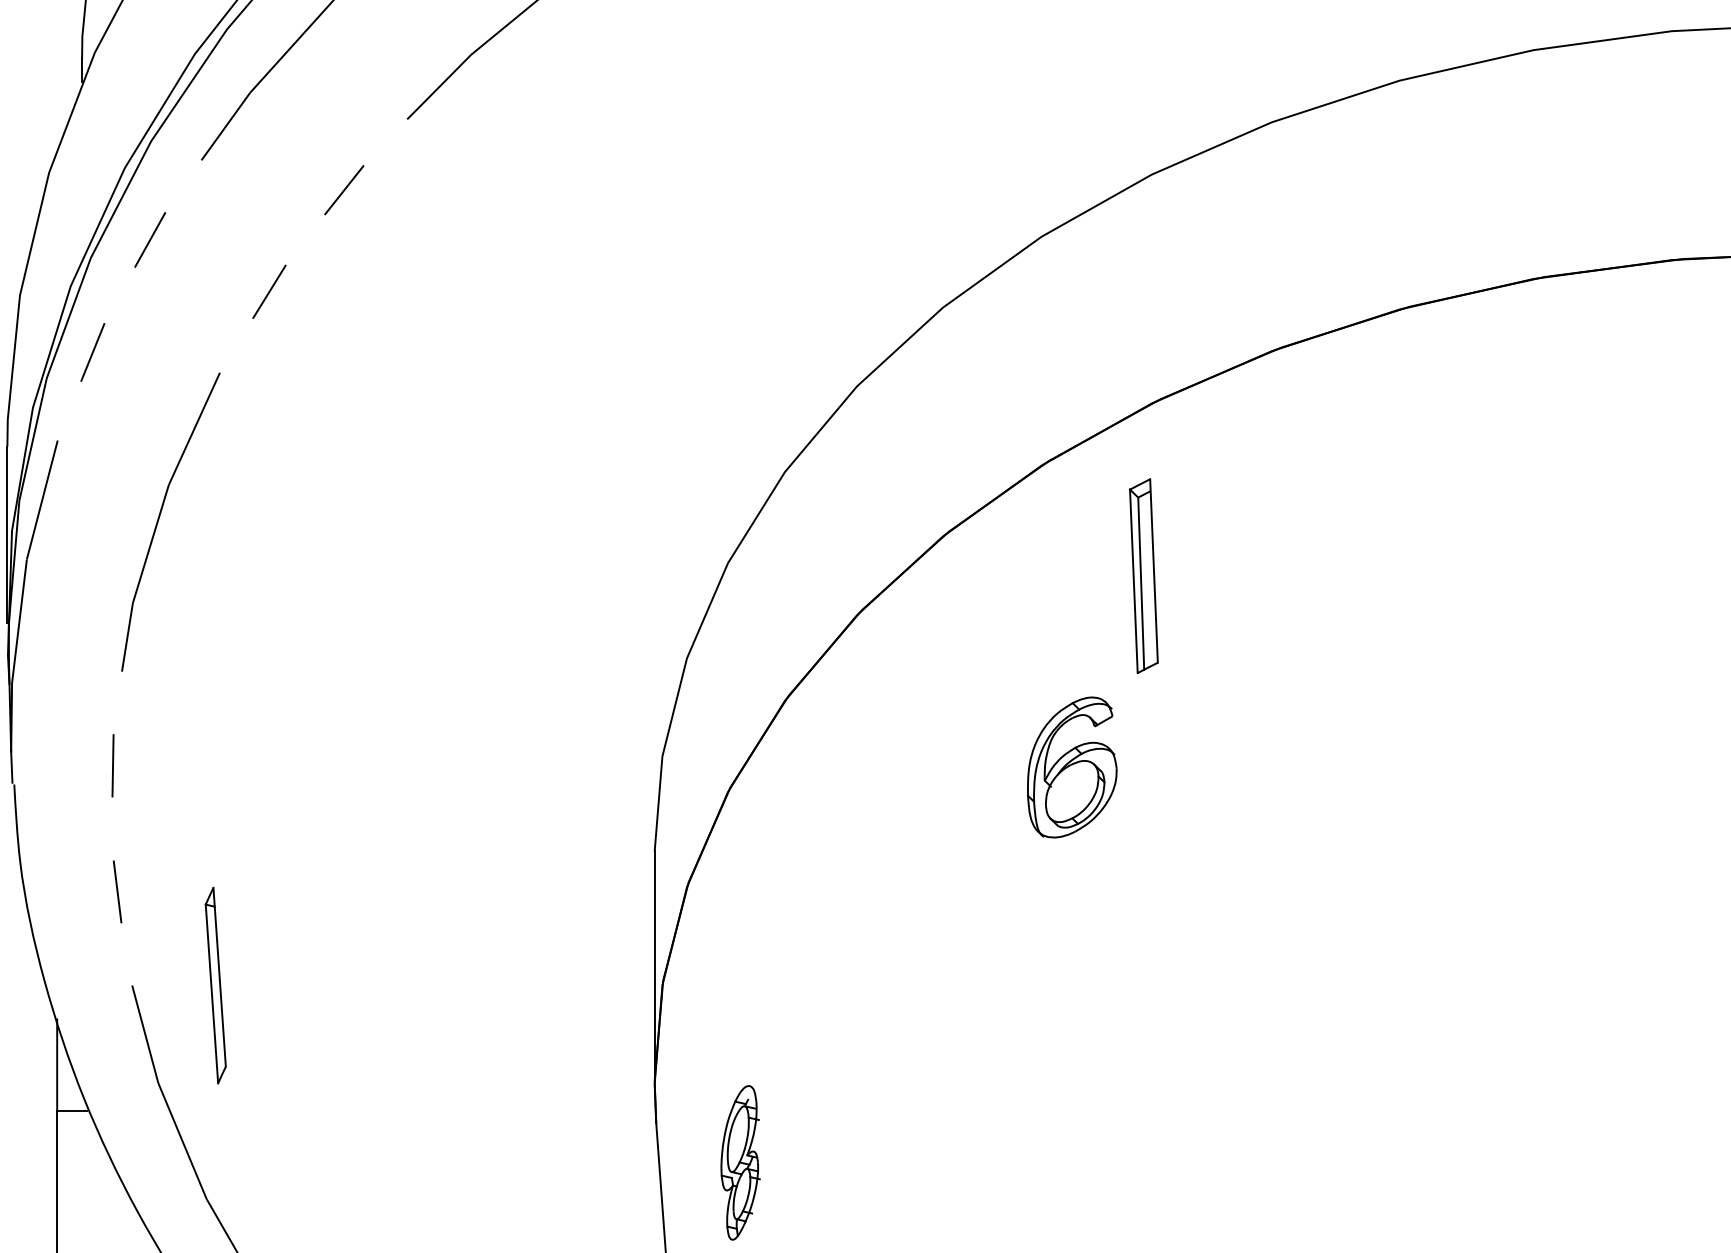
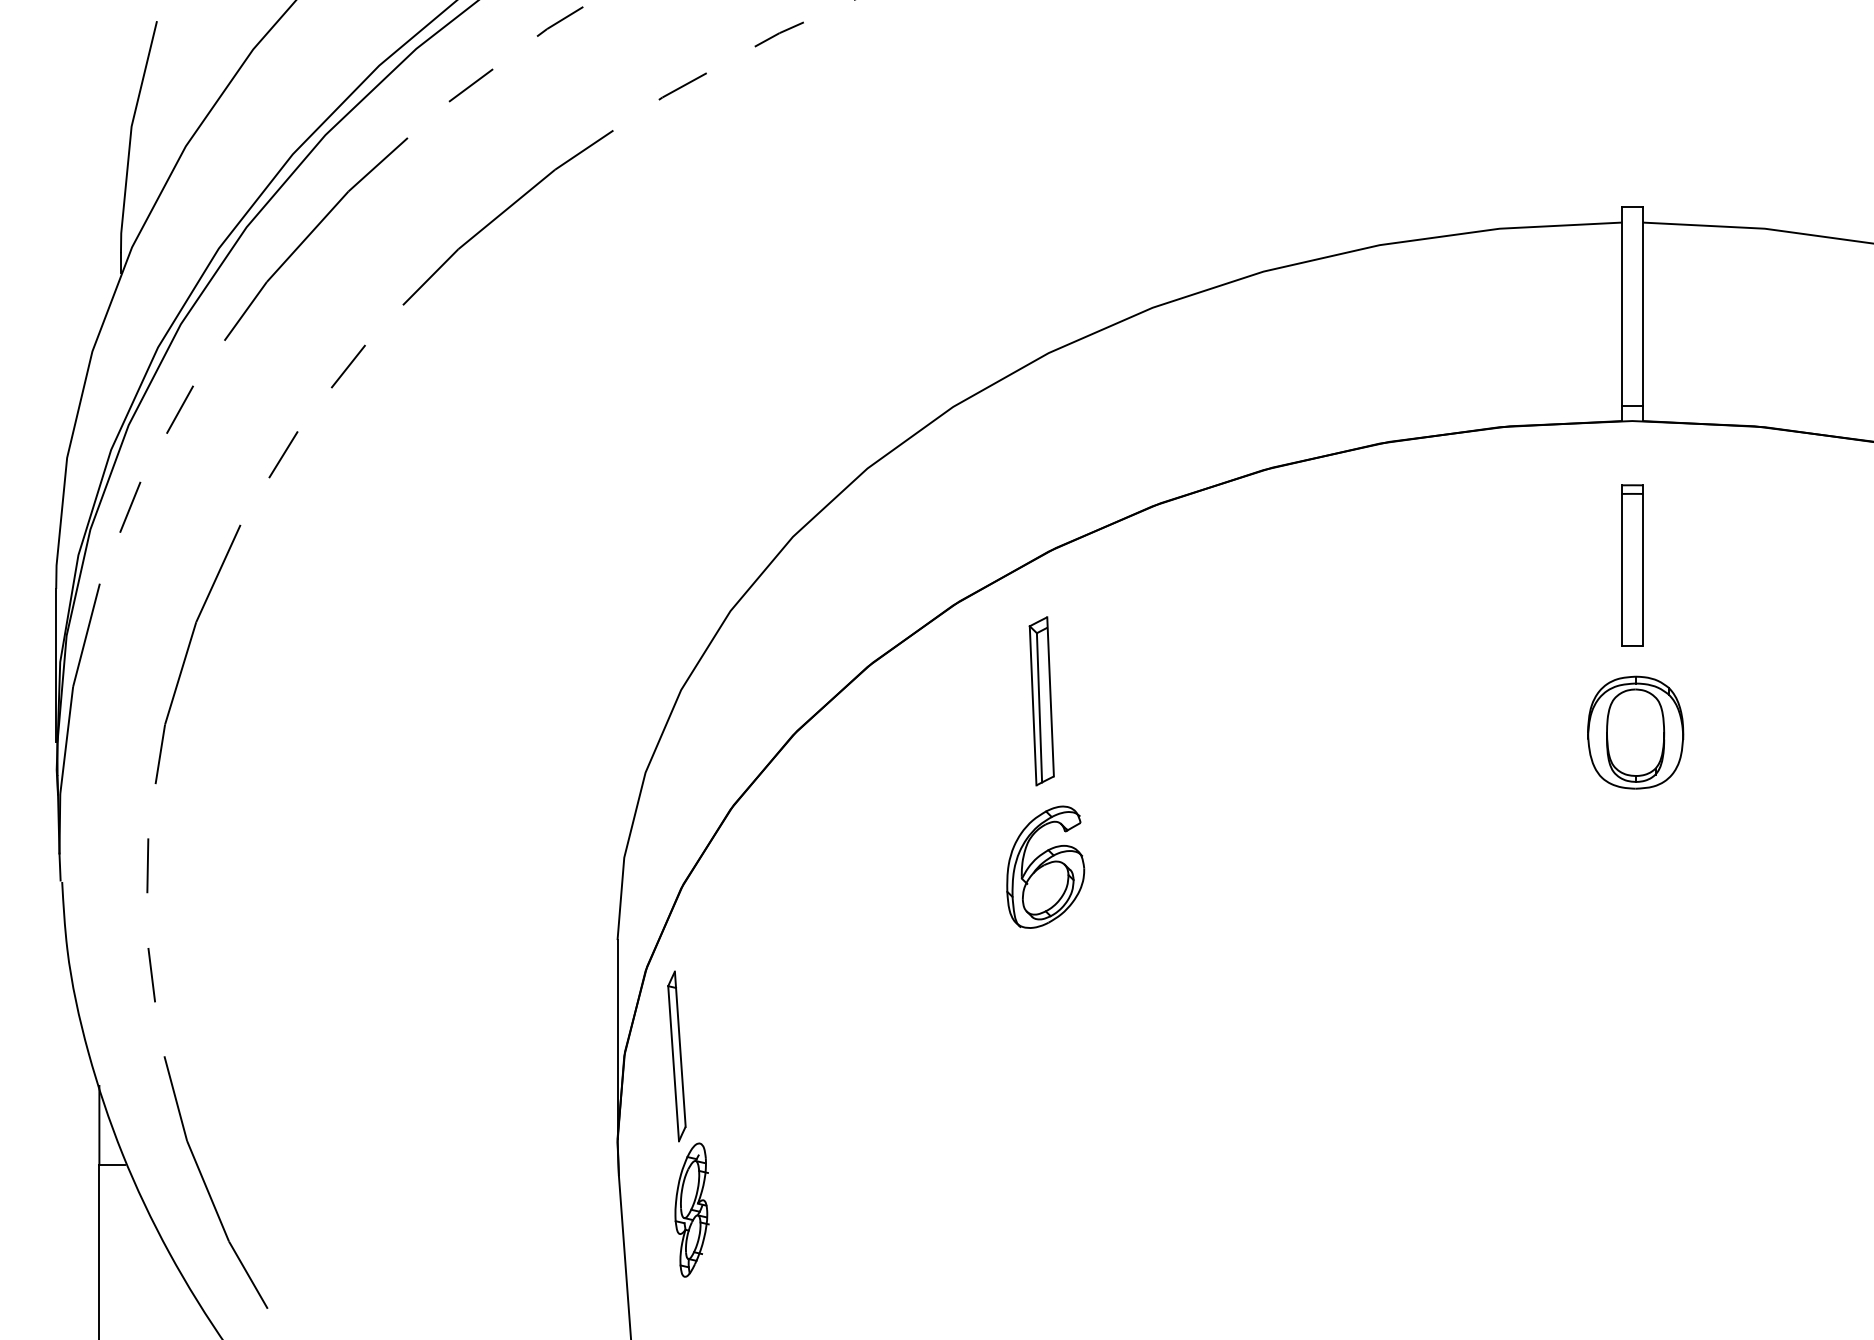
part: (1072, 766) -> (1045, 866), moved
part: (215, 985) -> (676, 1056), moved

